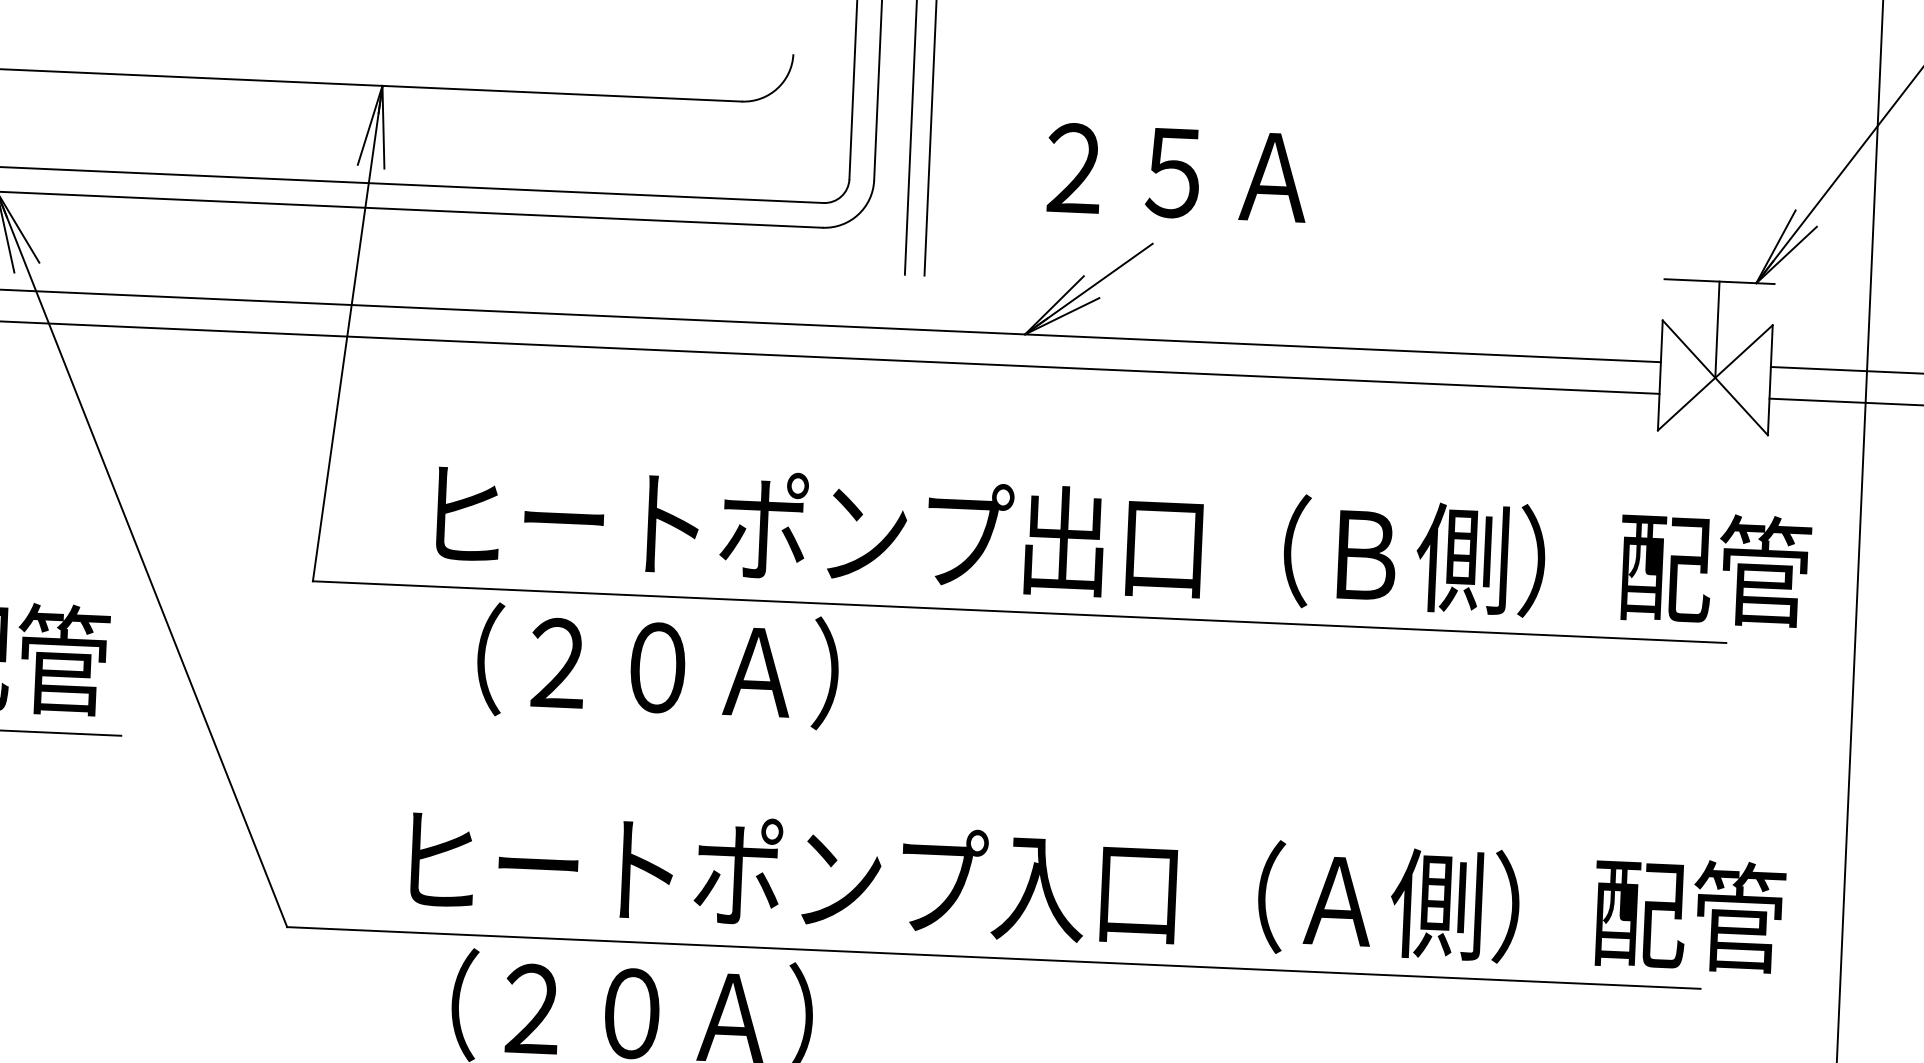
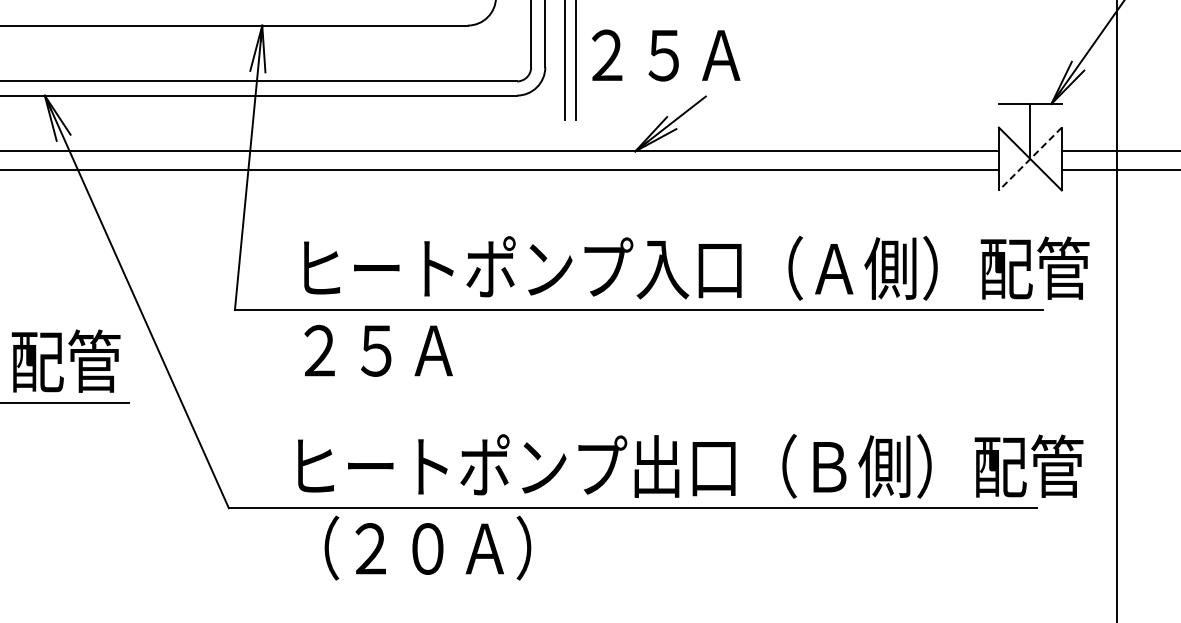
text: (1177, 172) -> (666, 55), moved
line: (1715, 378) -> (1030, 159), solid -> dashed
text: (1207, 547) -> (744, 268), ヒートポンプ出口（Ｂ側）配管 -> ヒートポンプ入口（Ａ側）配管
text: (634, 664) -> (420, 349), （２０Ａ） -> ２５Ａ
text: (1181, 893) -> (738, 466), ヒートポンプ入口（Ａ側）配管 -> ヒートポンプ出口（Ｂ側）配管

